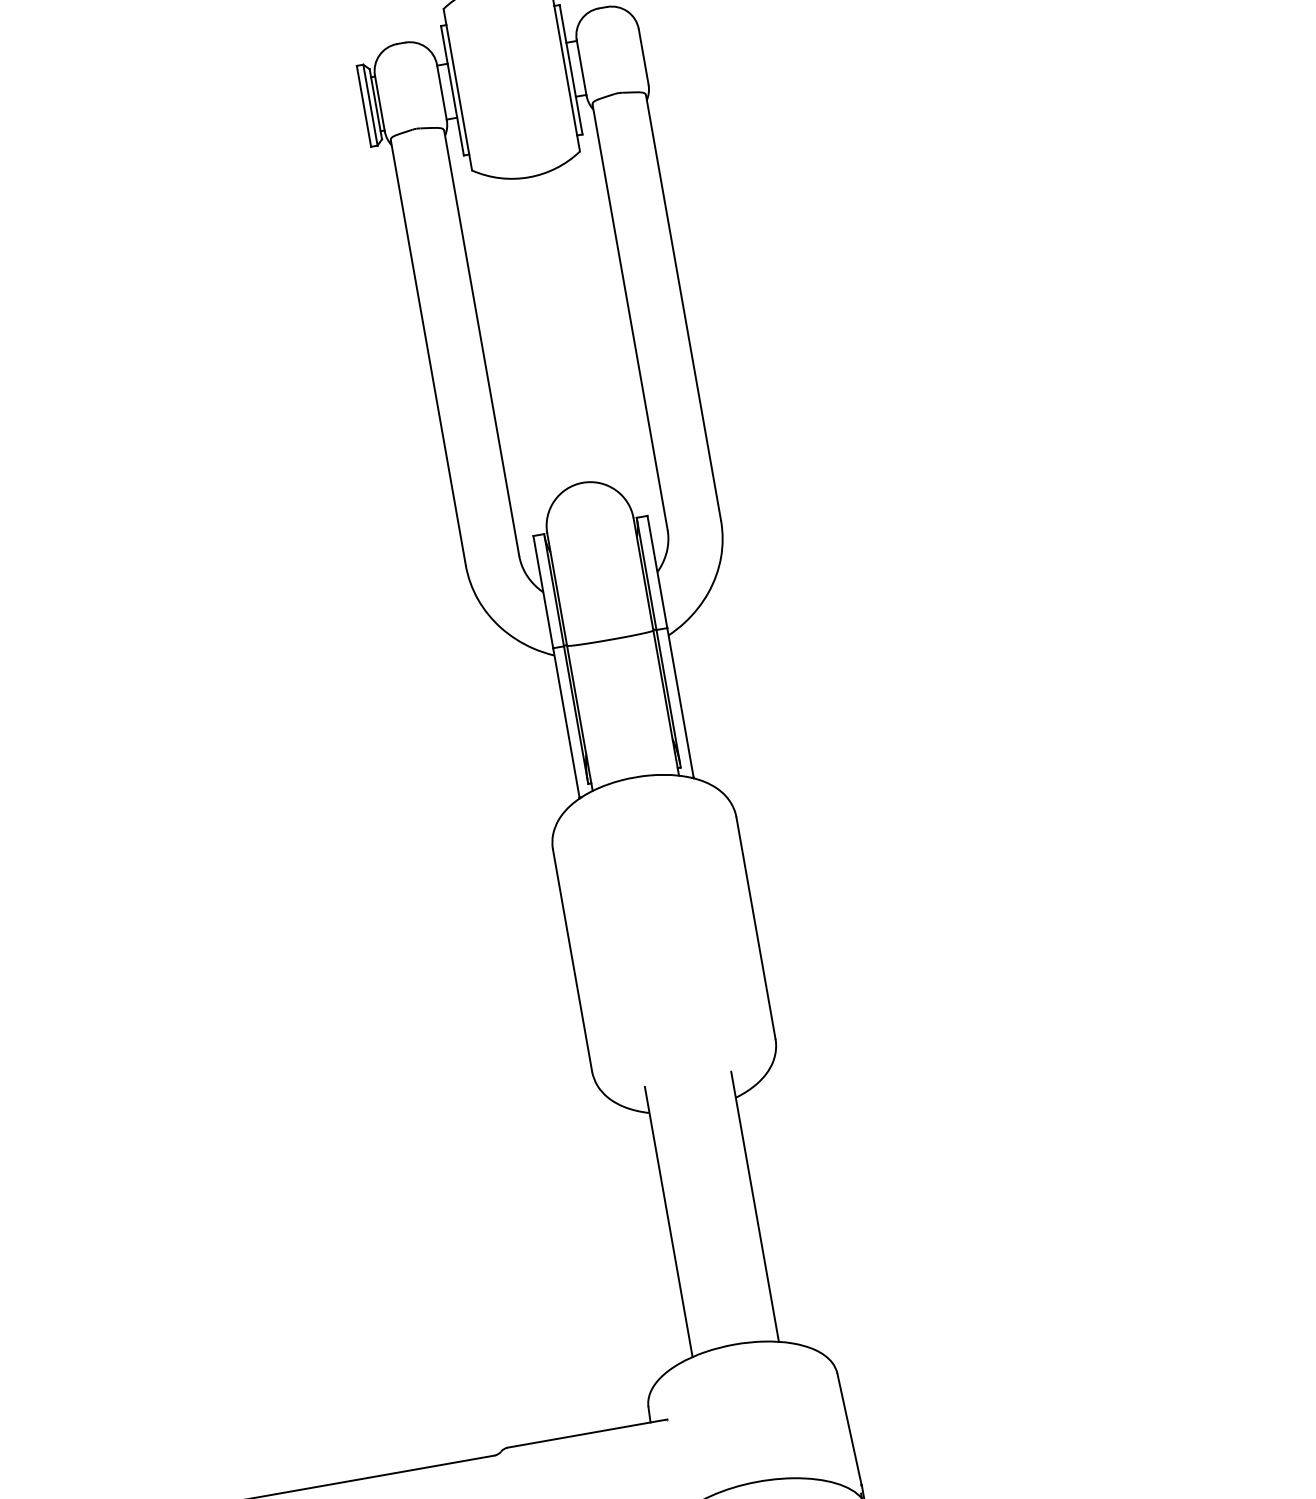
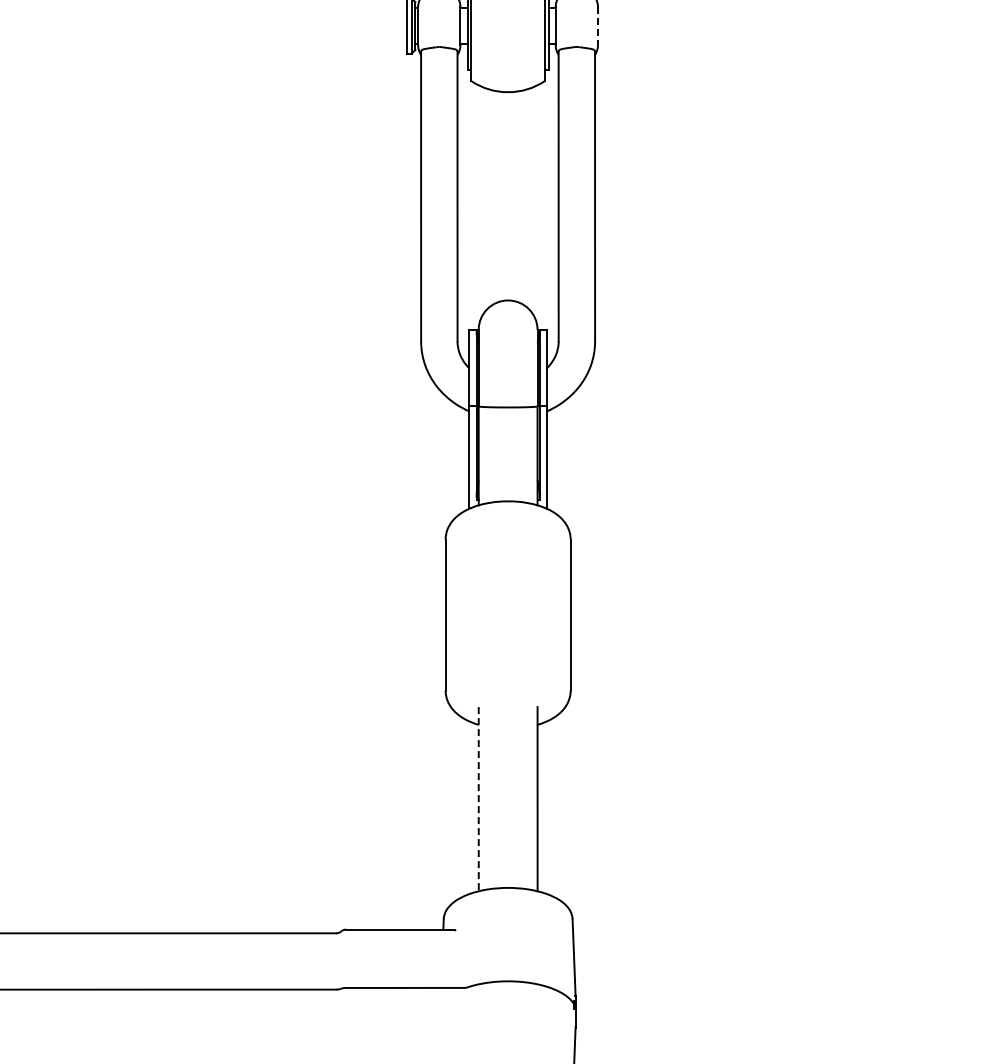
line: (643, 57) -> (597, 26), solid -> dashed
line: (668, 1222) -> (478, 799), solid -> dashed

